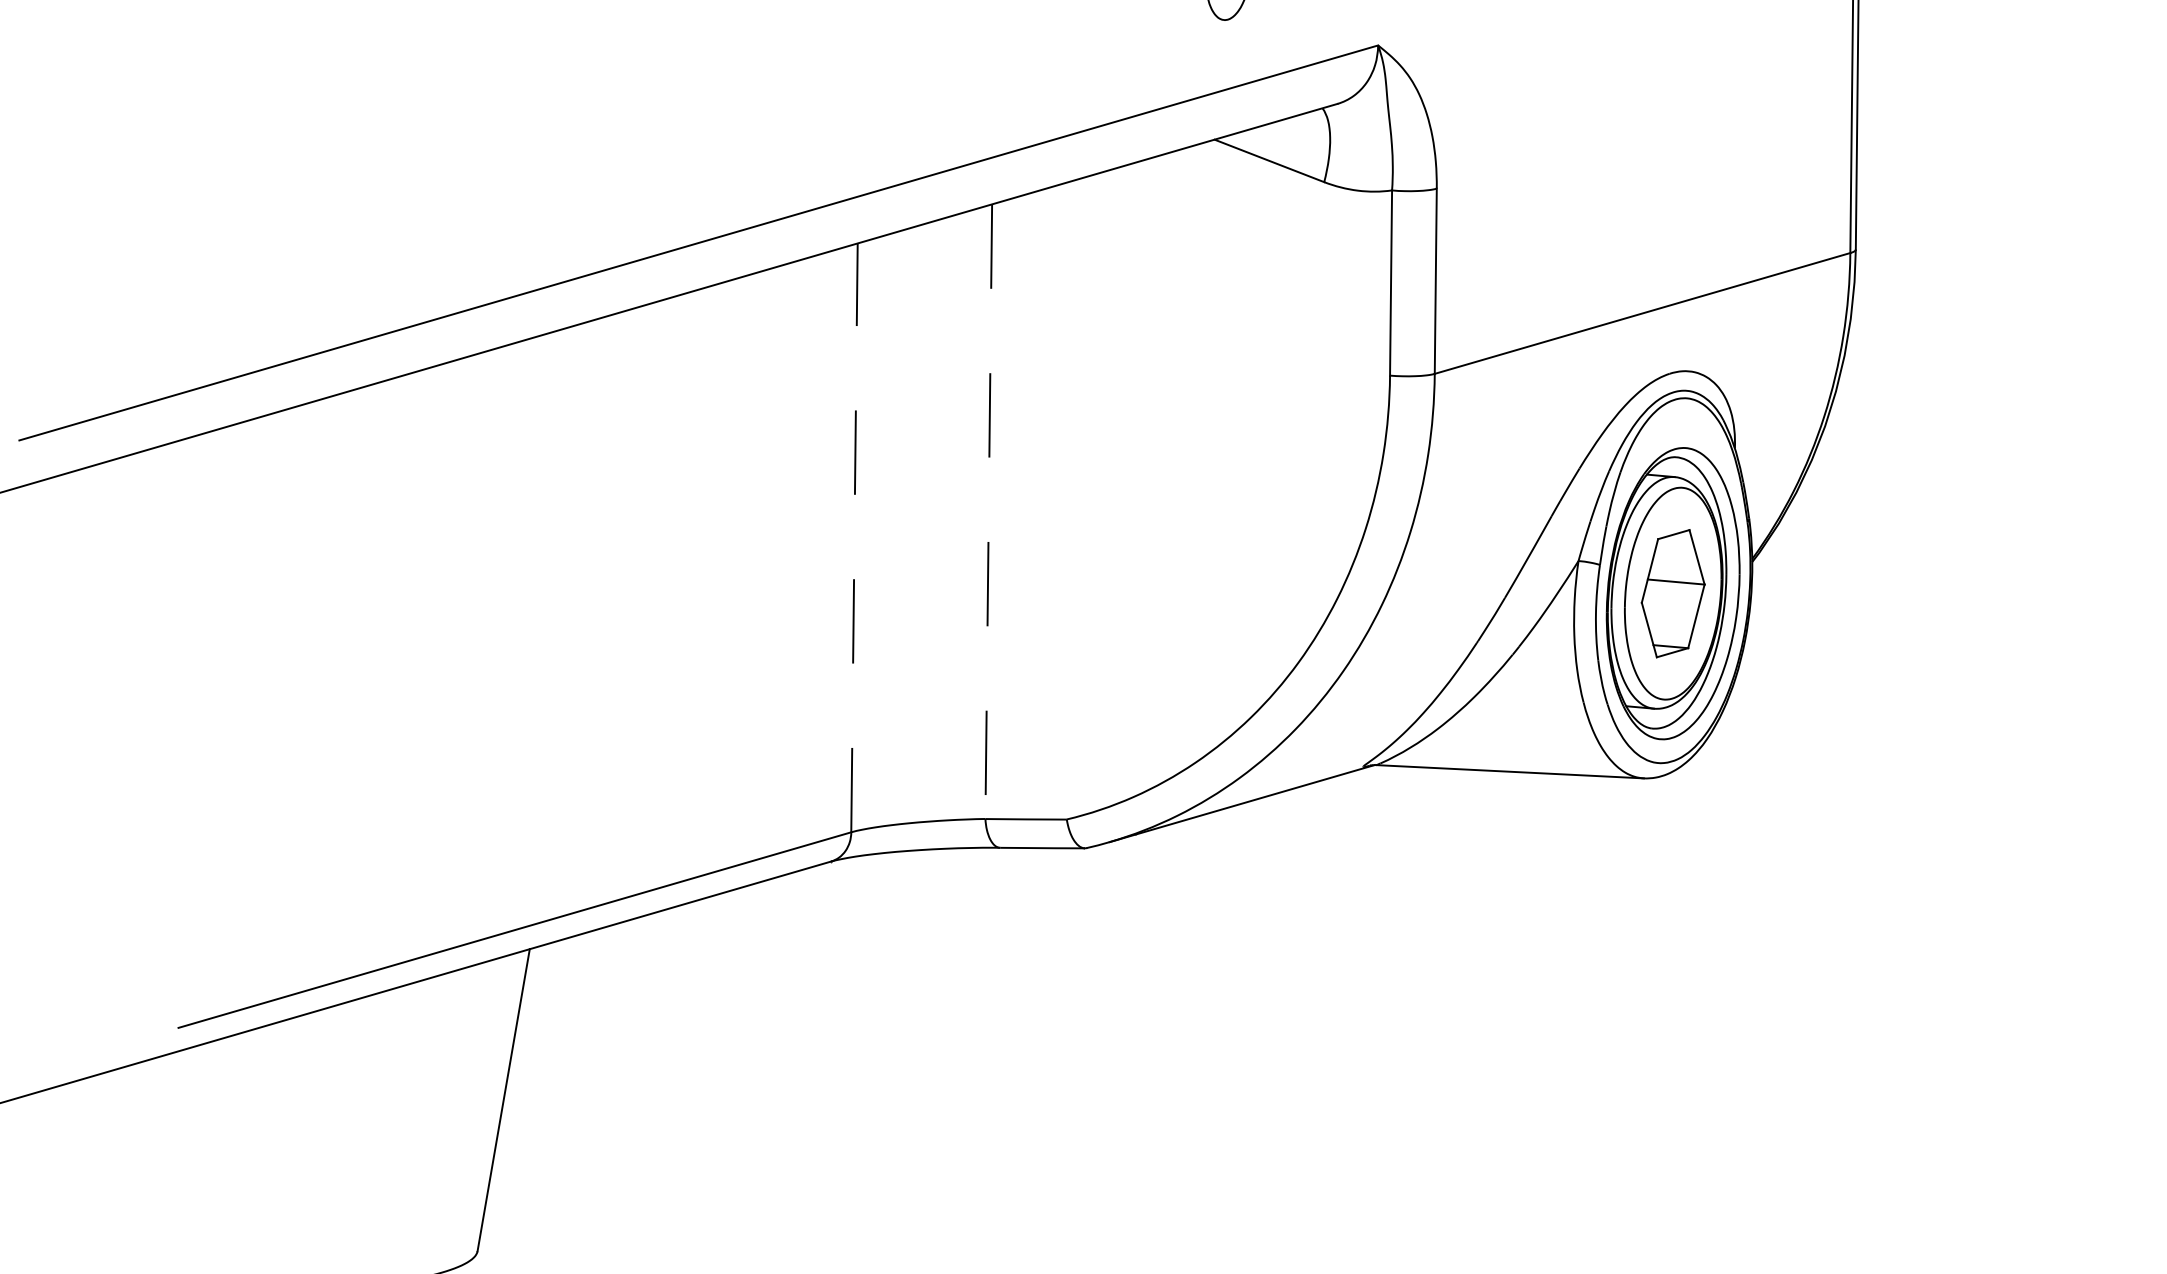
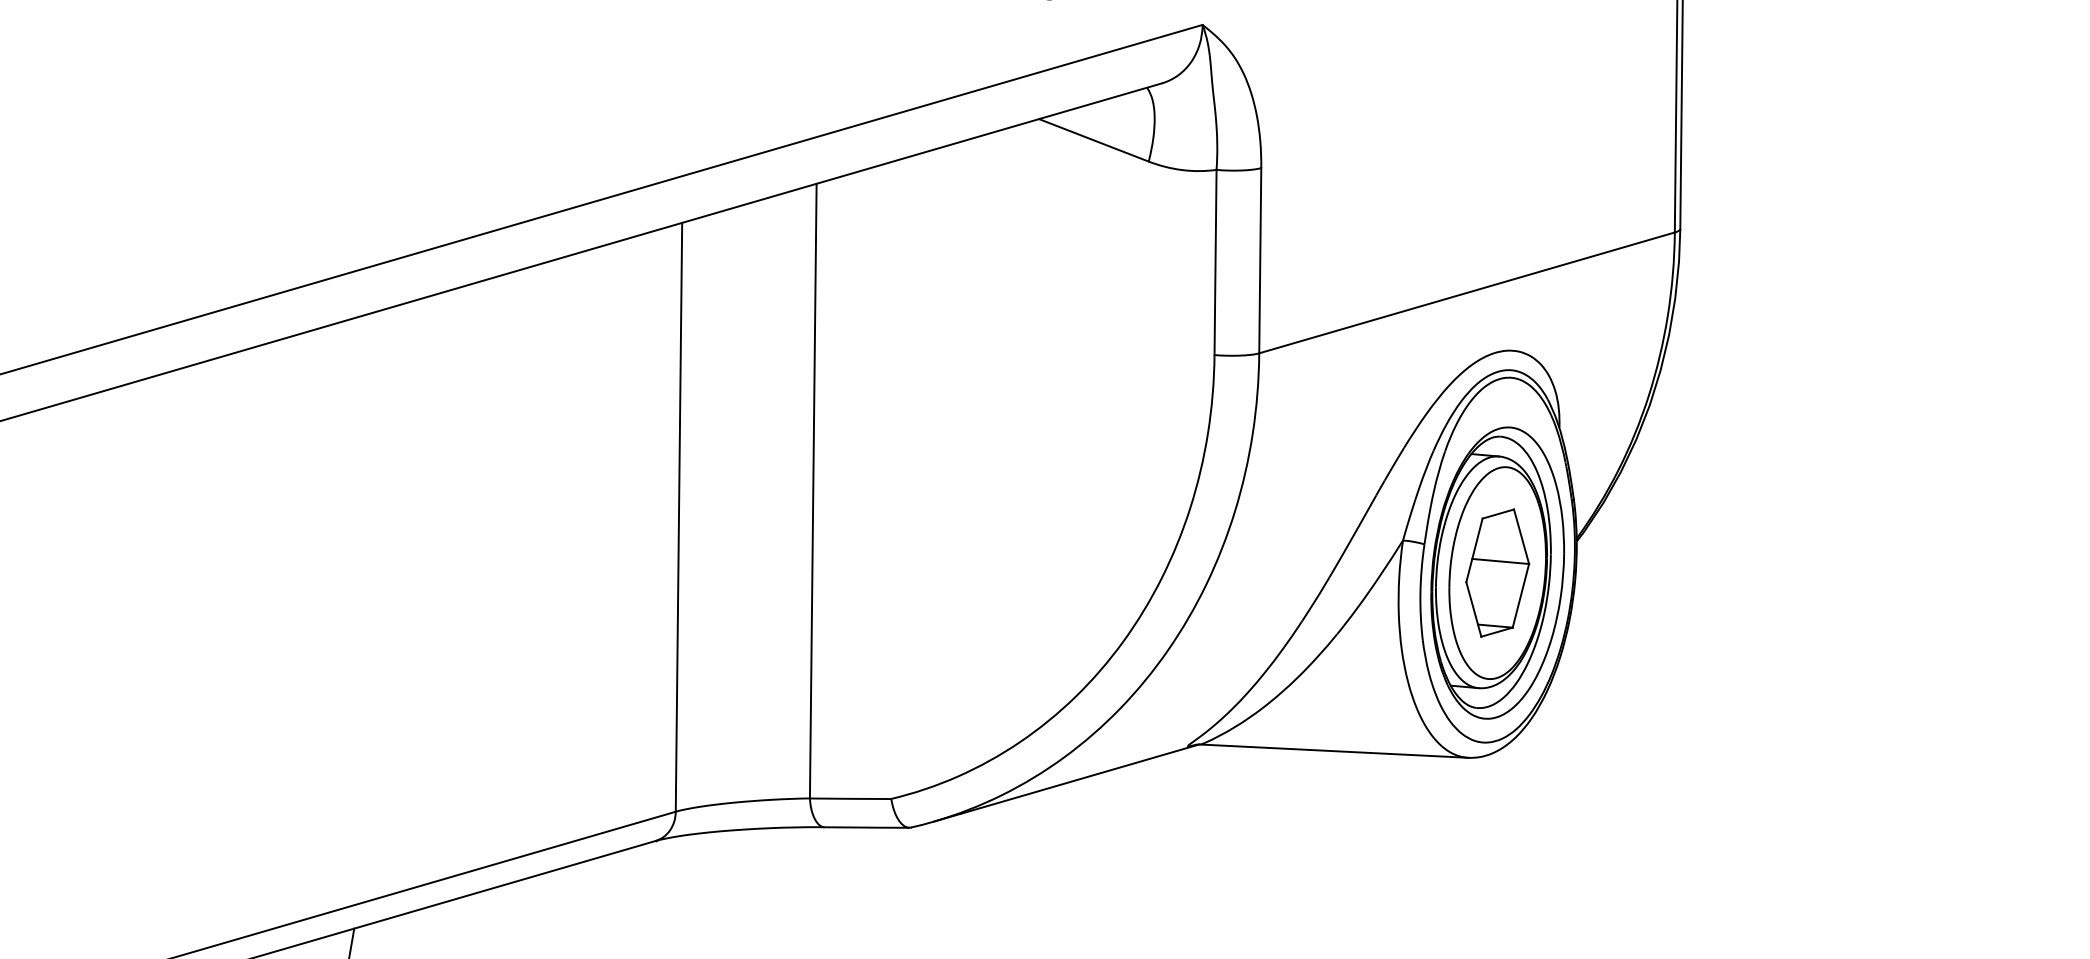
line: (988, 512) -> (812, 491), dashed -> solid
line: (854, 537) -> (678, 516), dashed -> solid

